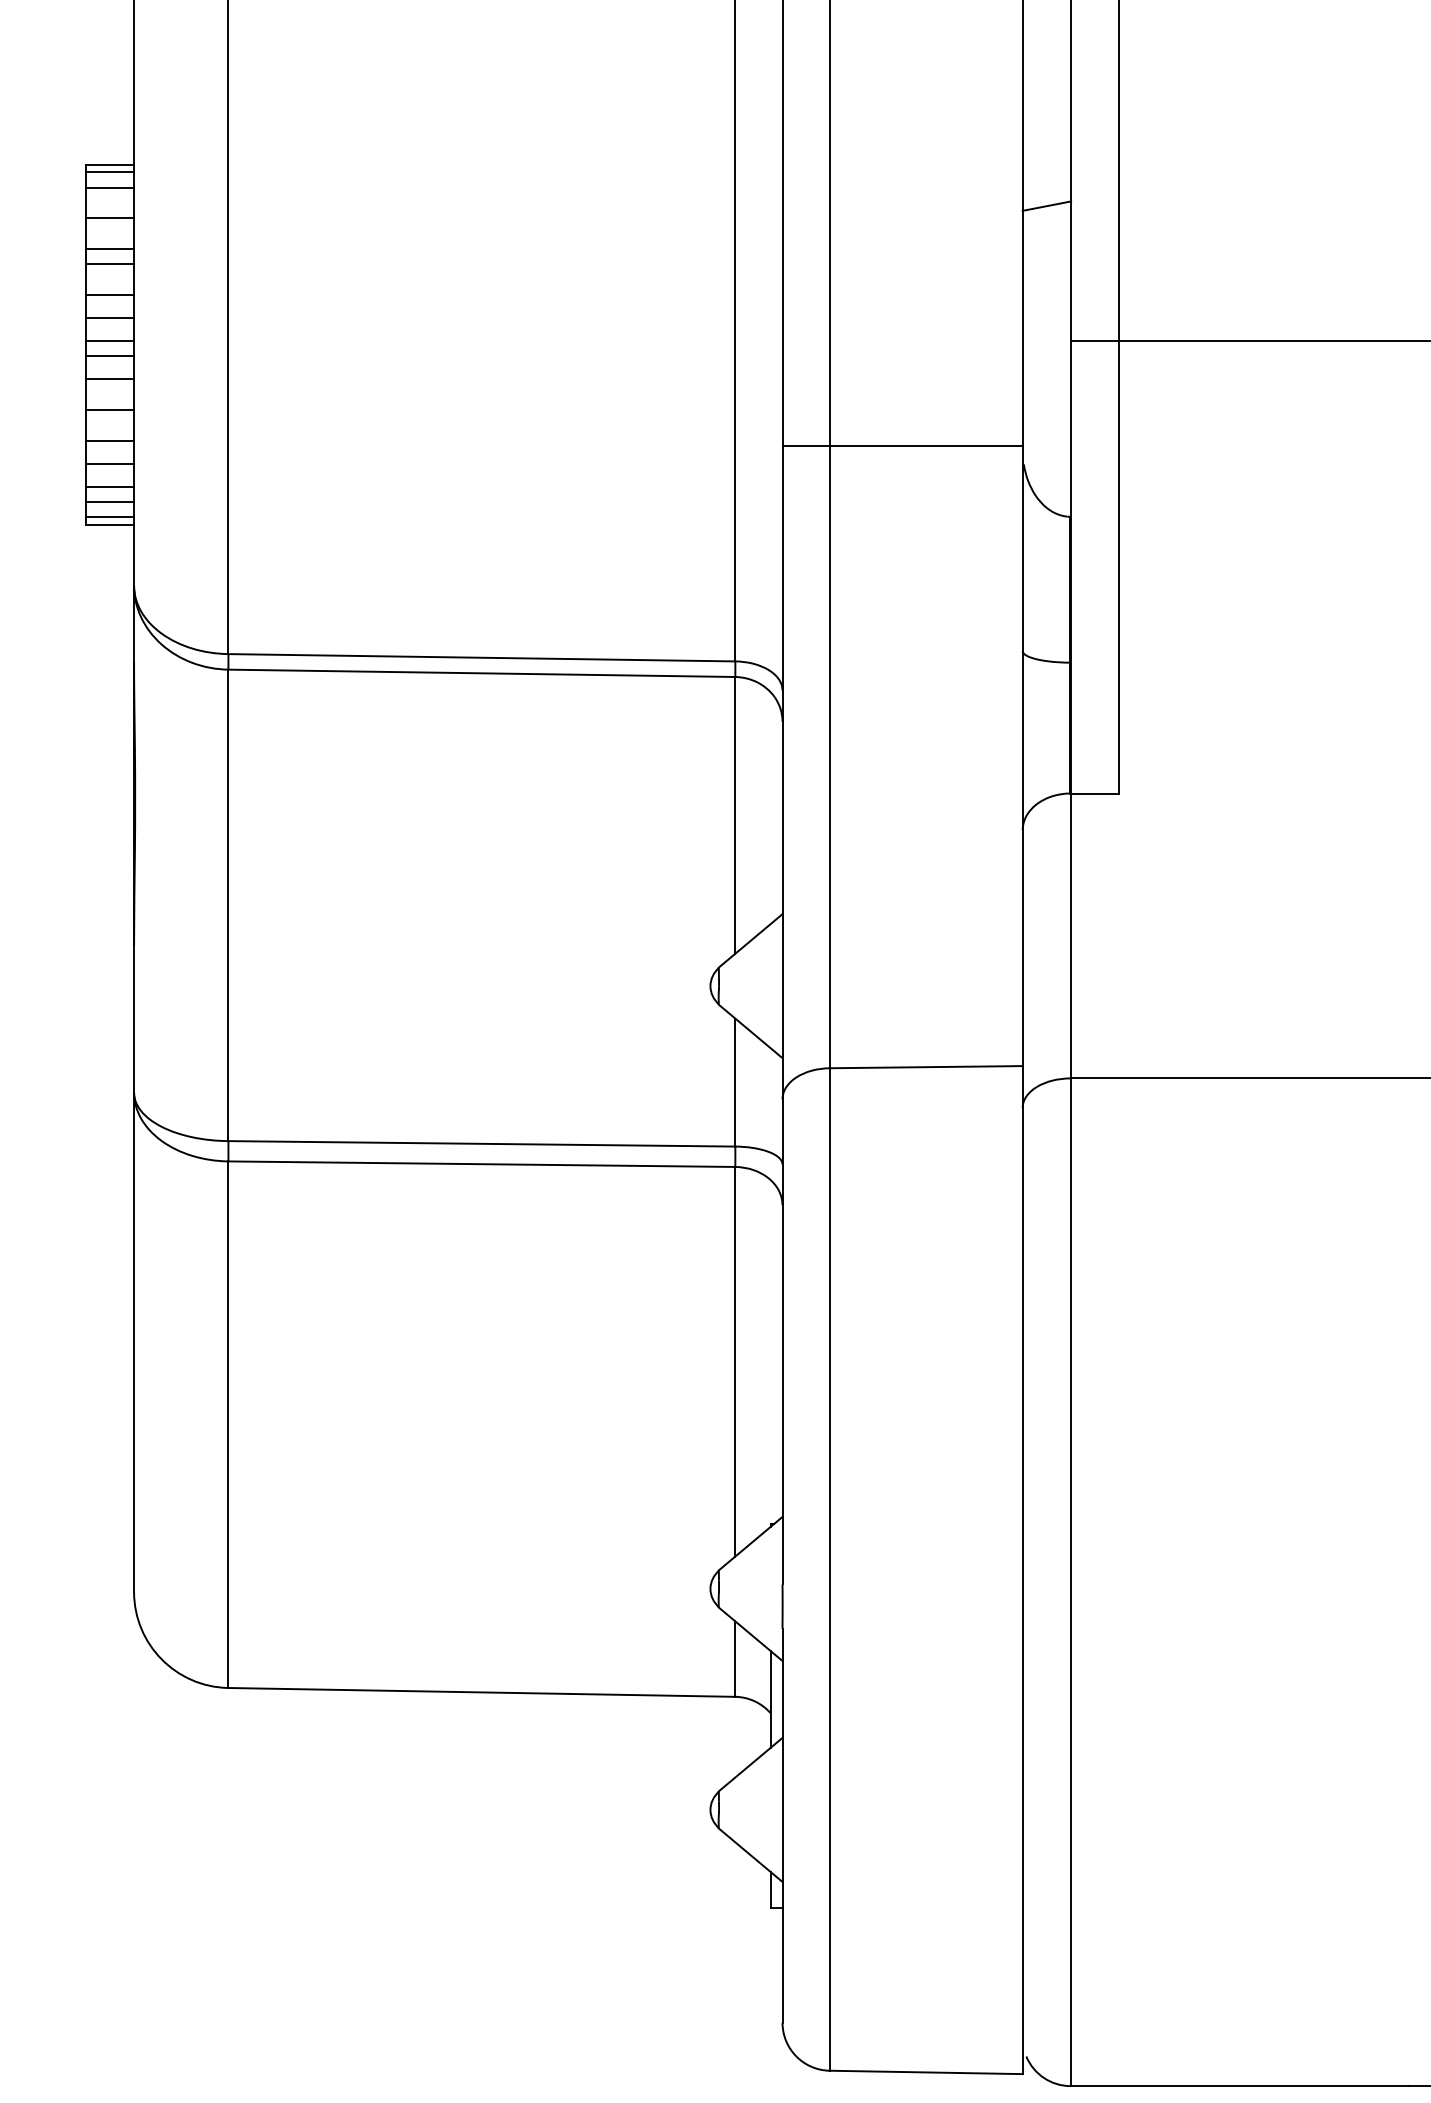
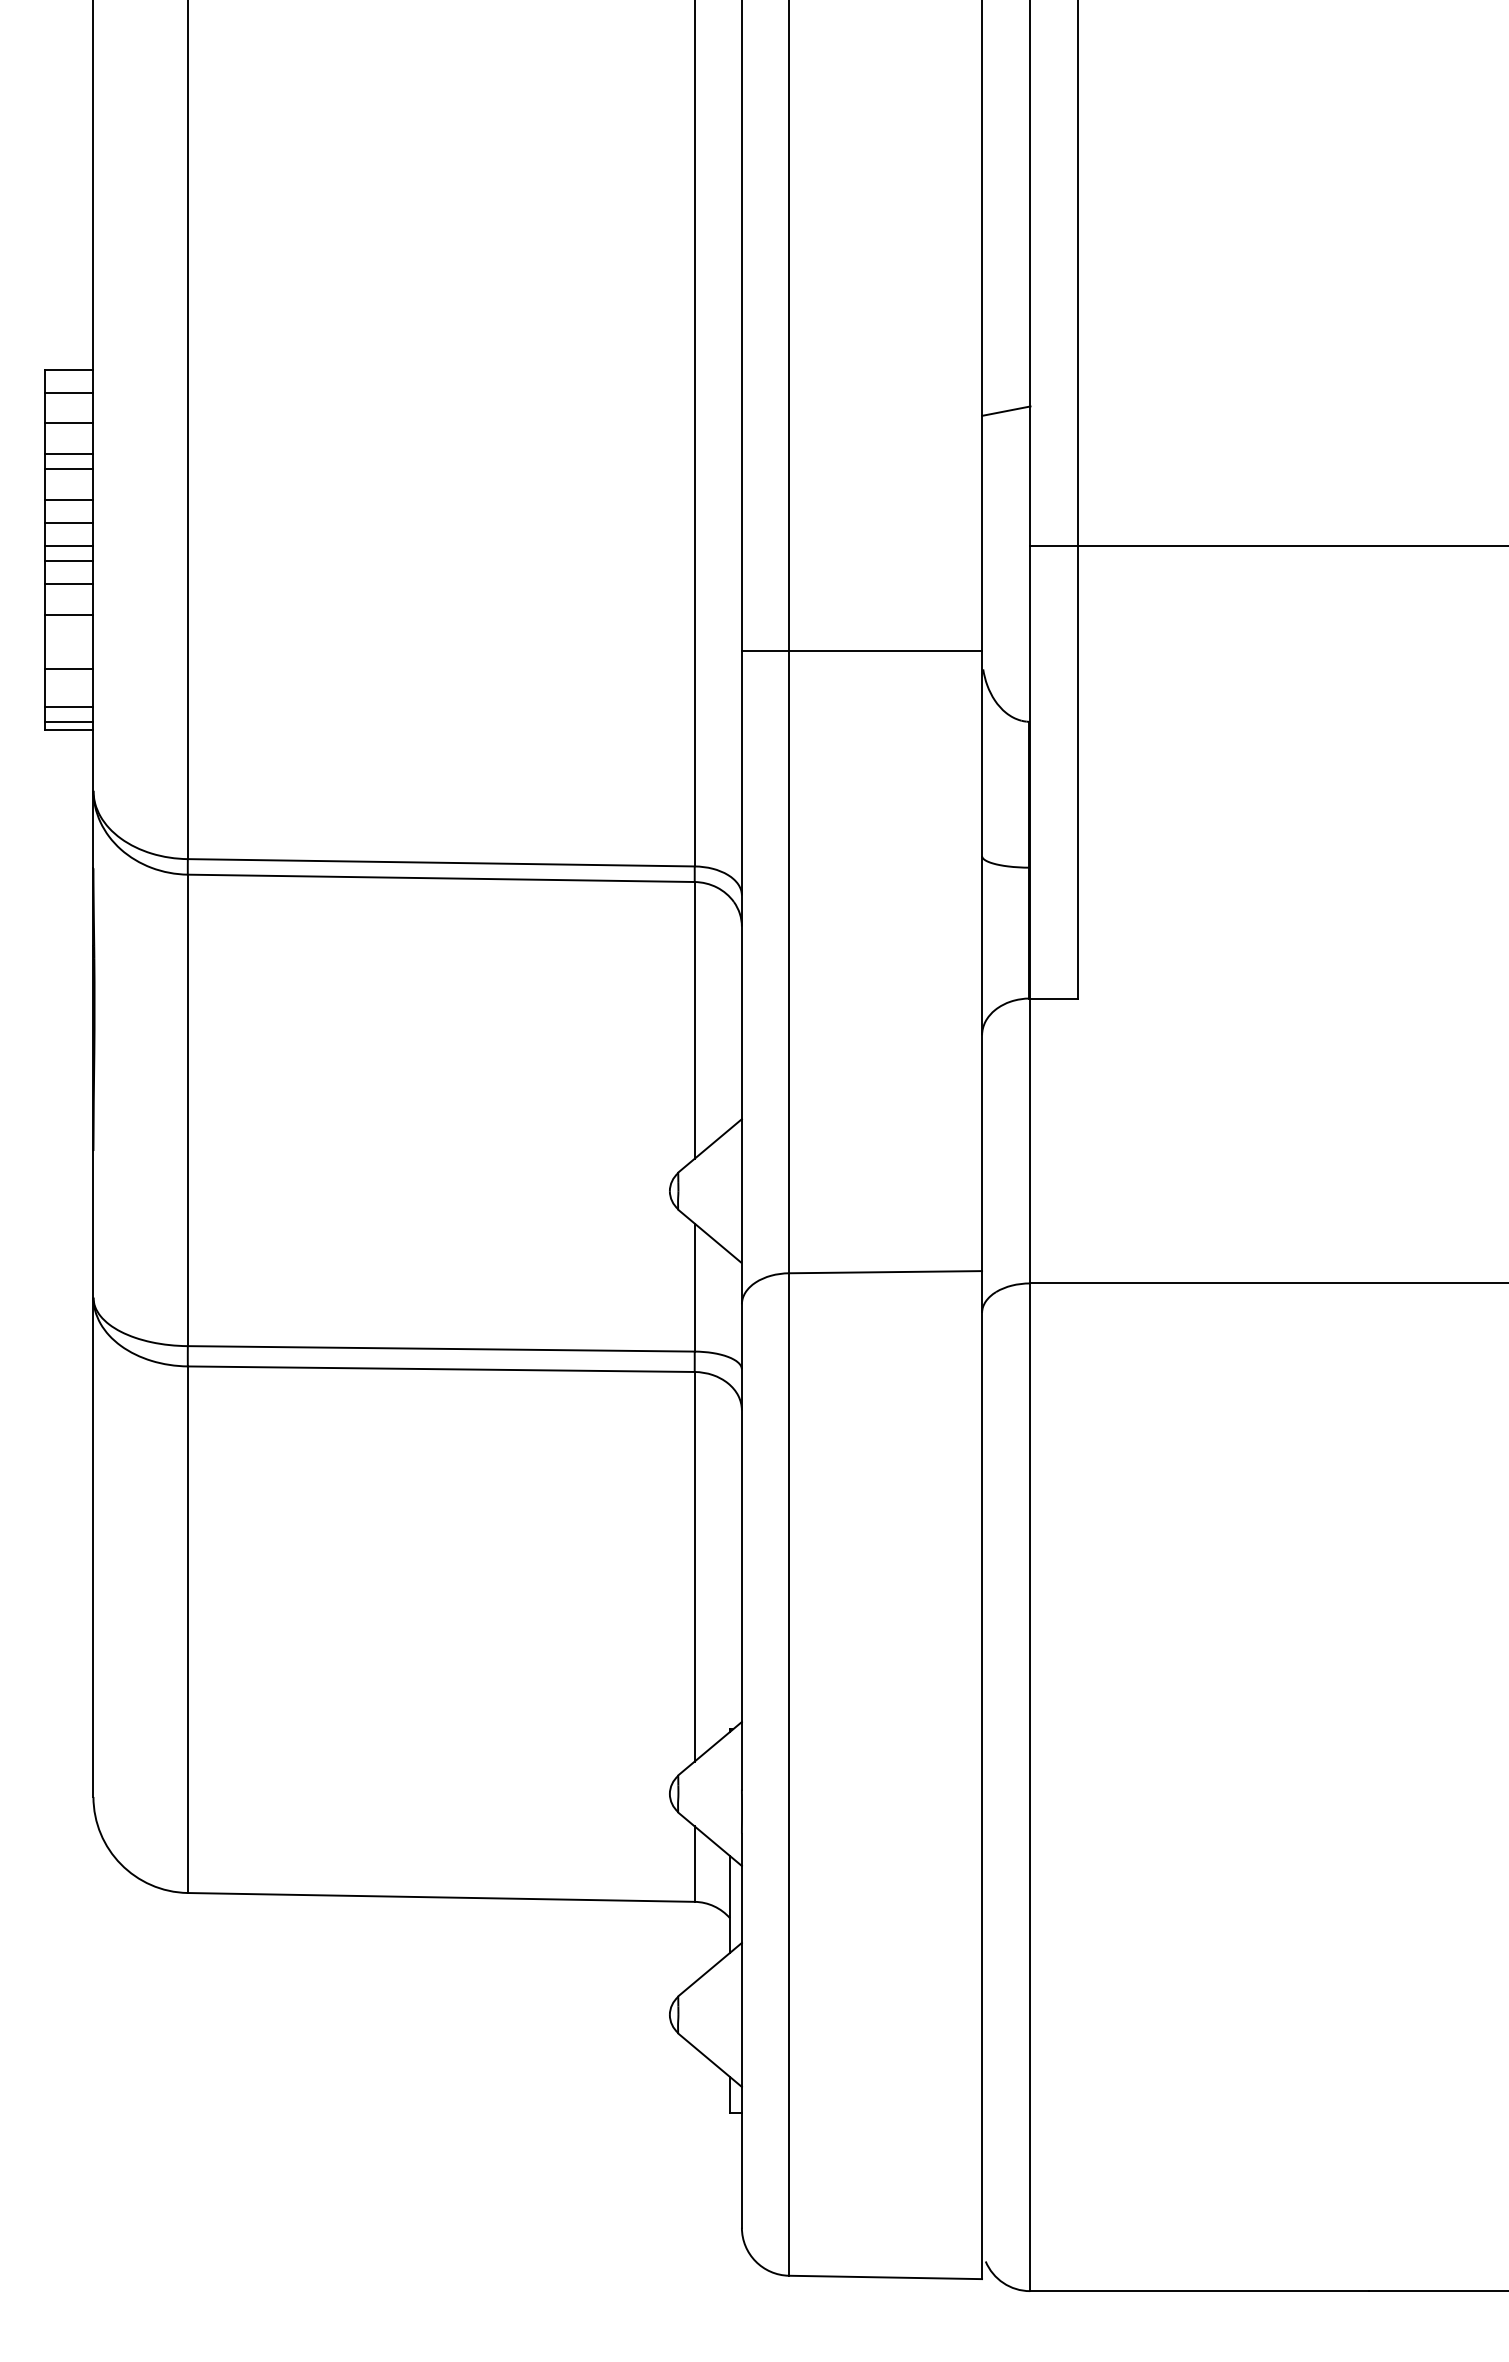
line: (110, 172) -> (69, 377), removed
line: (110, 440) -> (69, 645), removed
line: (110, 486) -> (69, 691), removed

